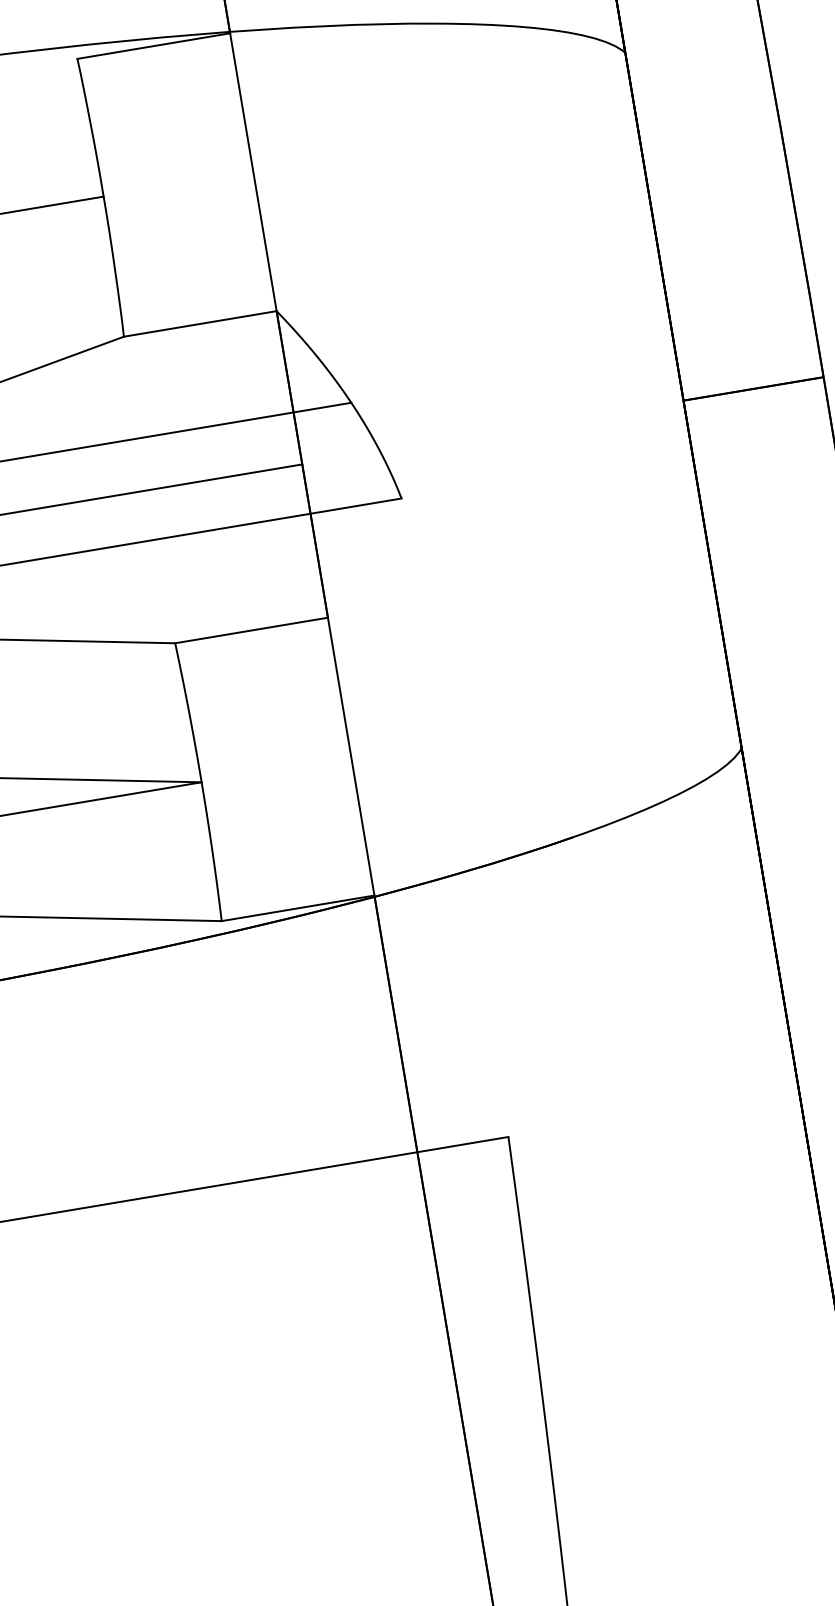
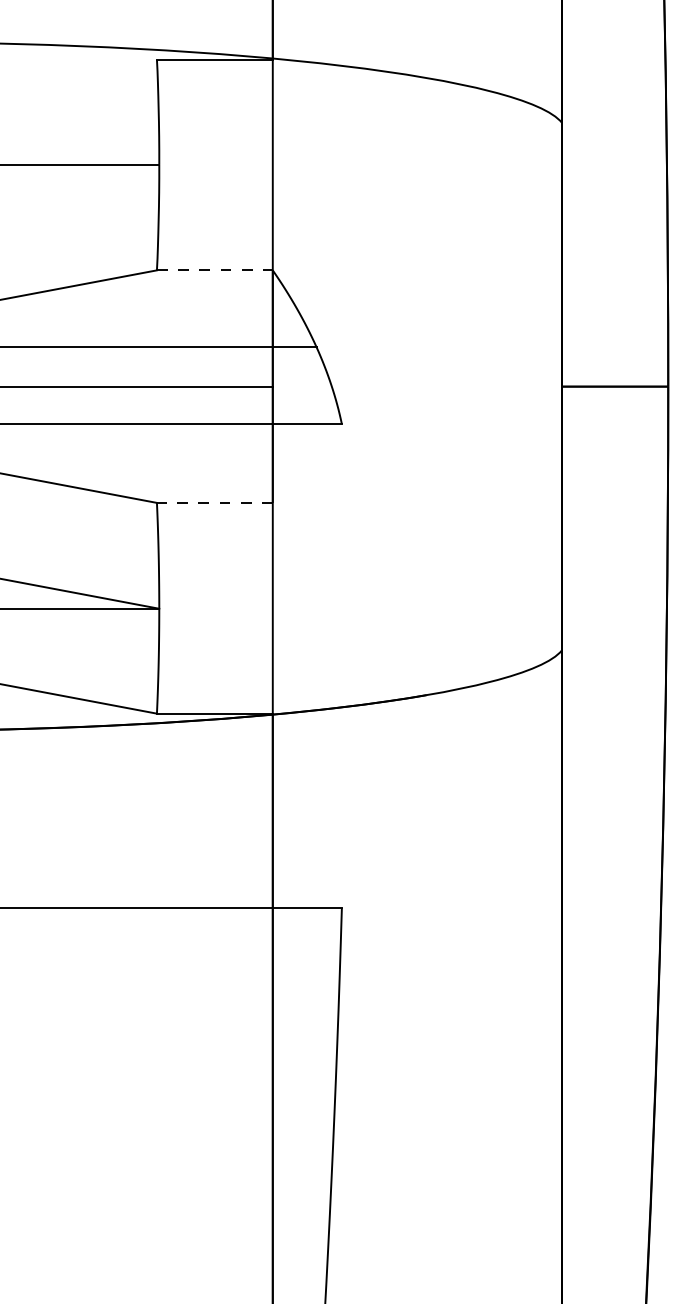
line: (199, 324) -> (214, 270), solid -> dashed
line: (251, 630) -> (214, 502), solid -> dashed

